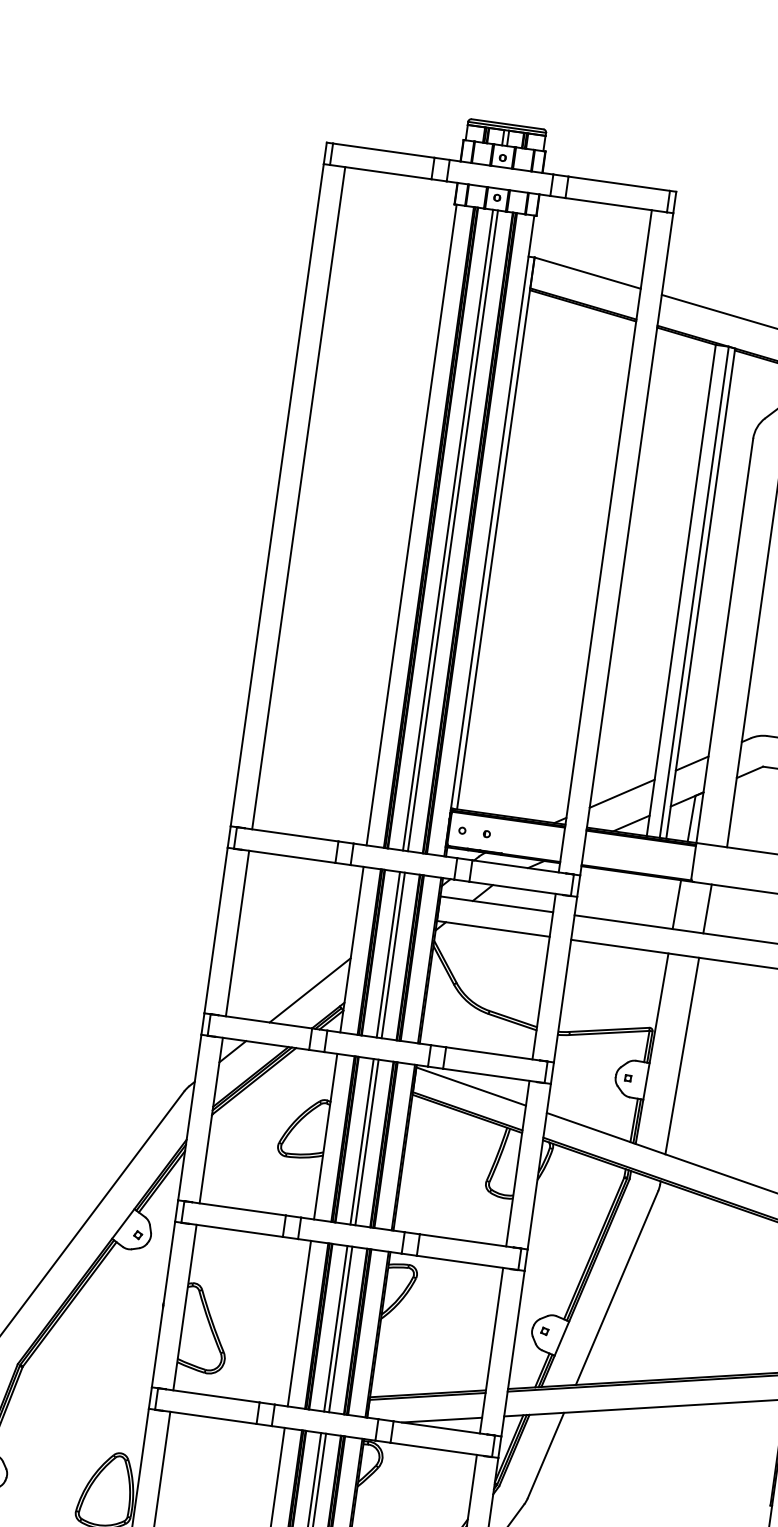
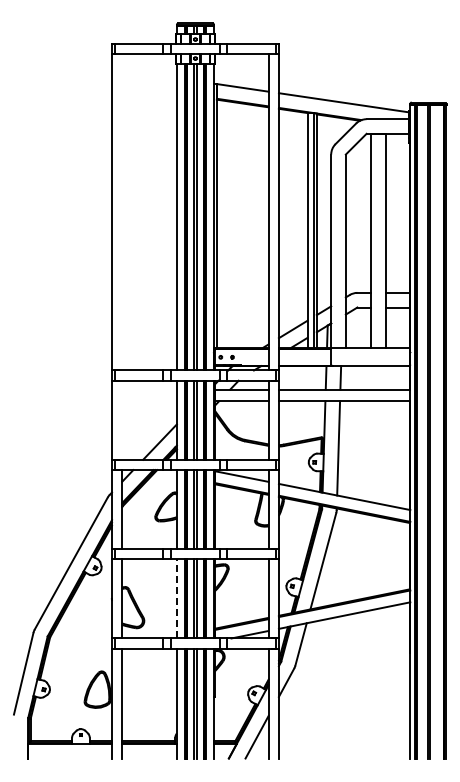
line: (299, 498) -> (122, 212), removed
line: (238, 932) -> (122, 419), removed
line: (298, 1322) -> (176, 598), solid -> dashed

